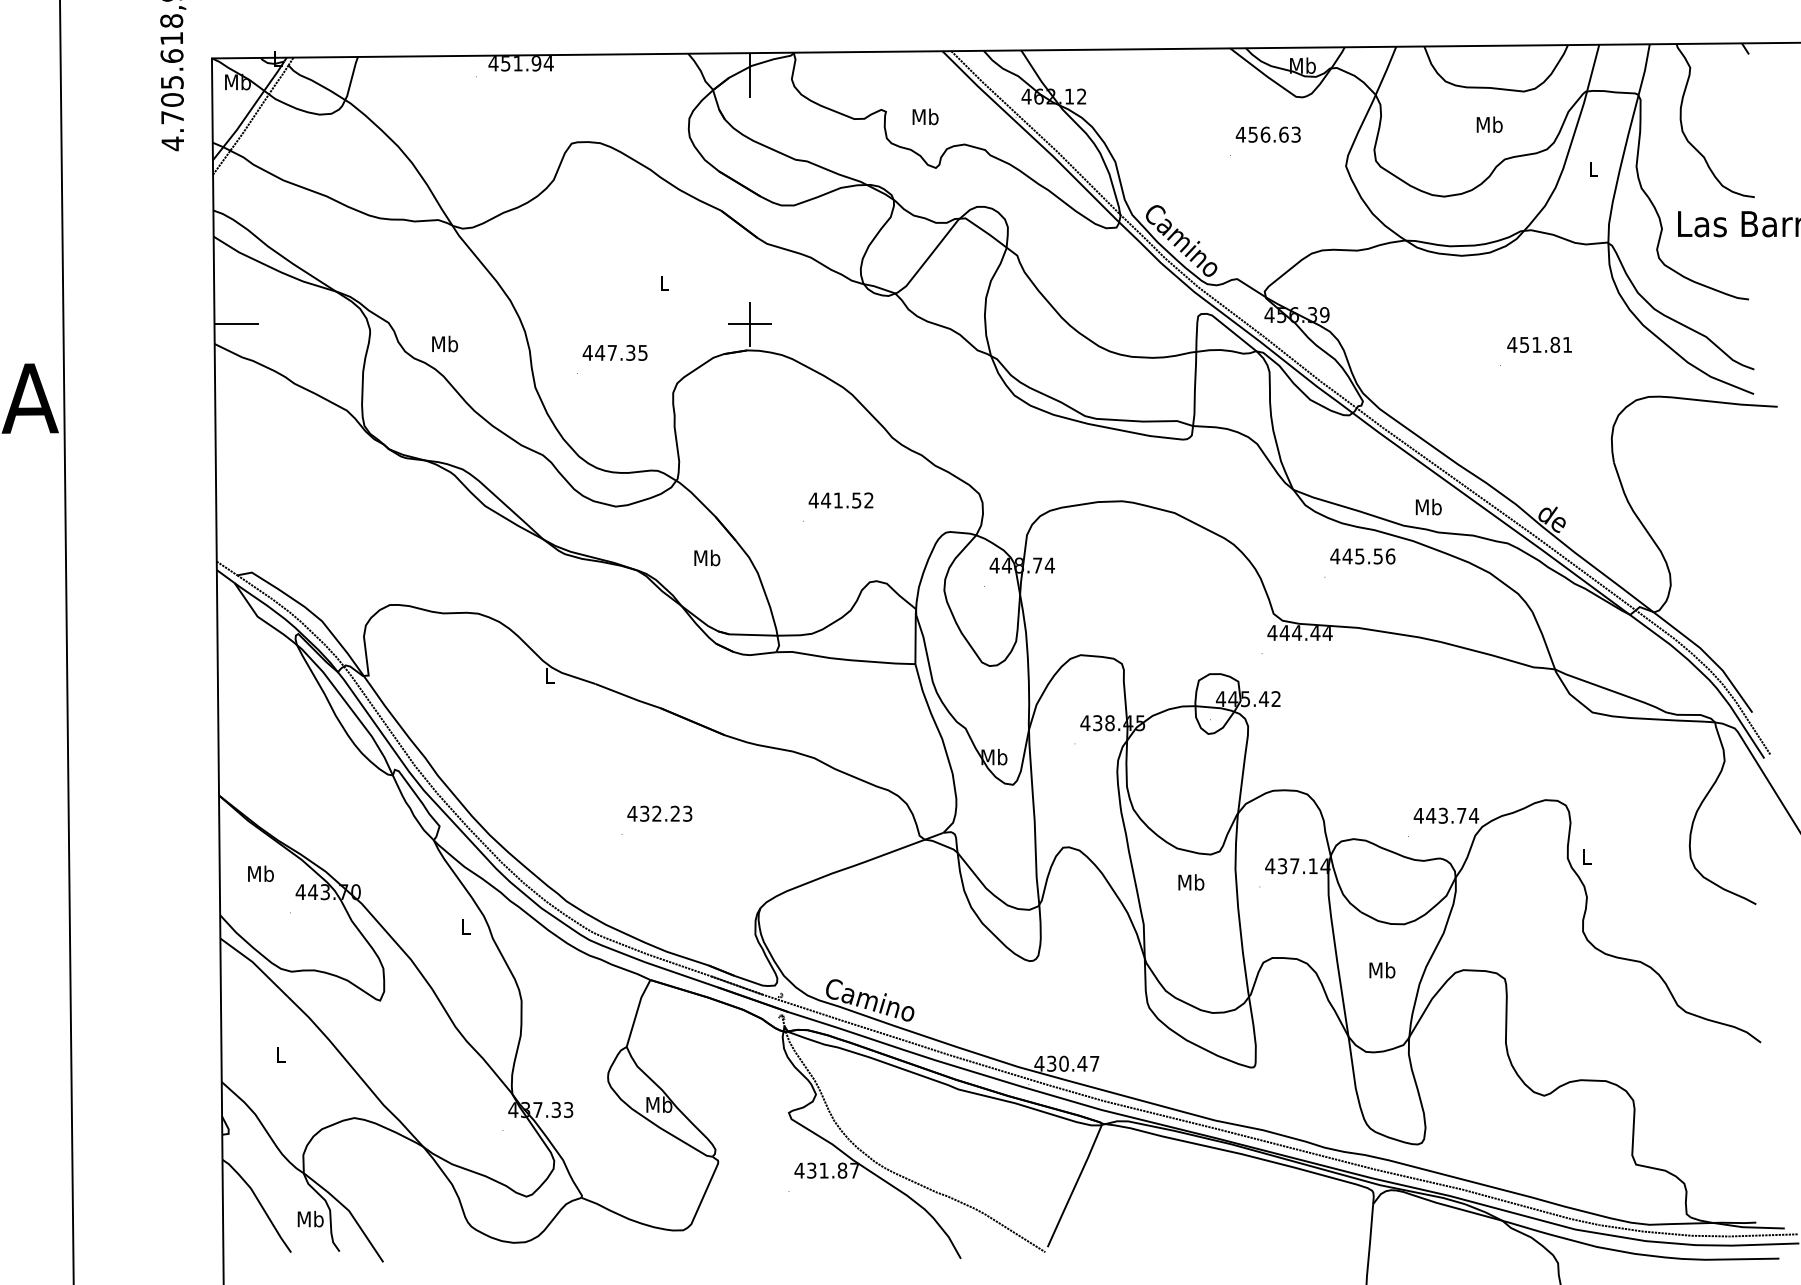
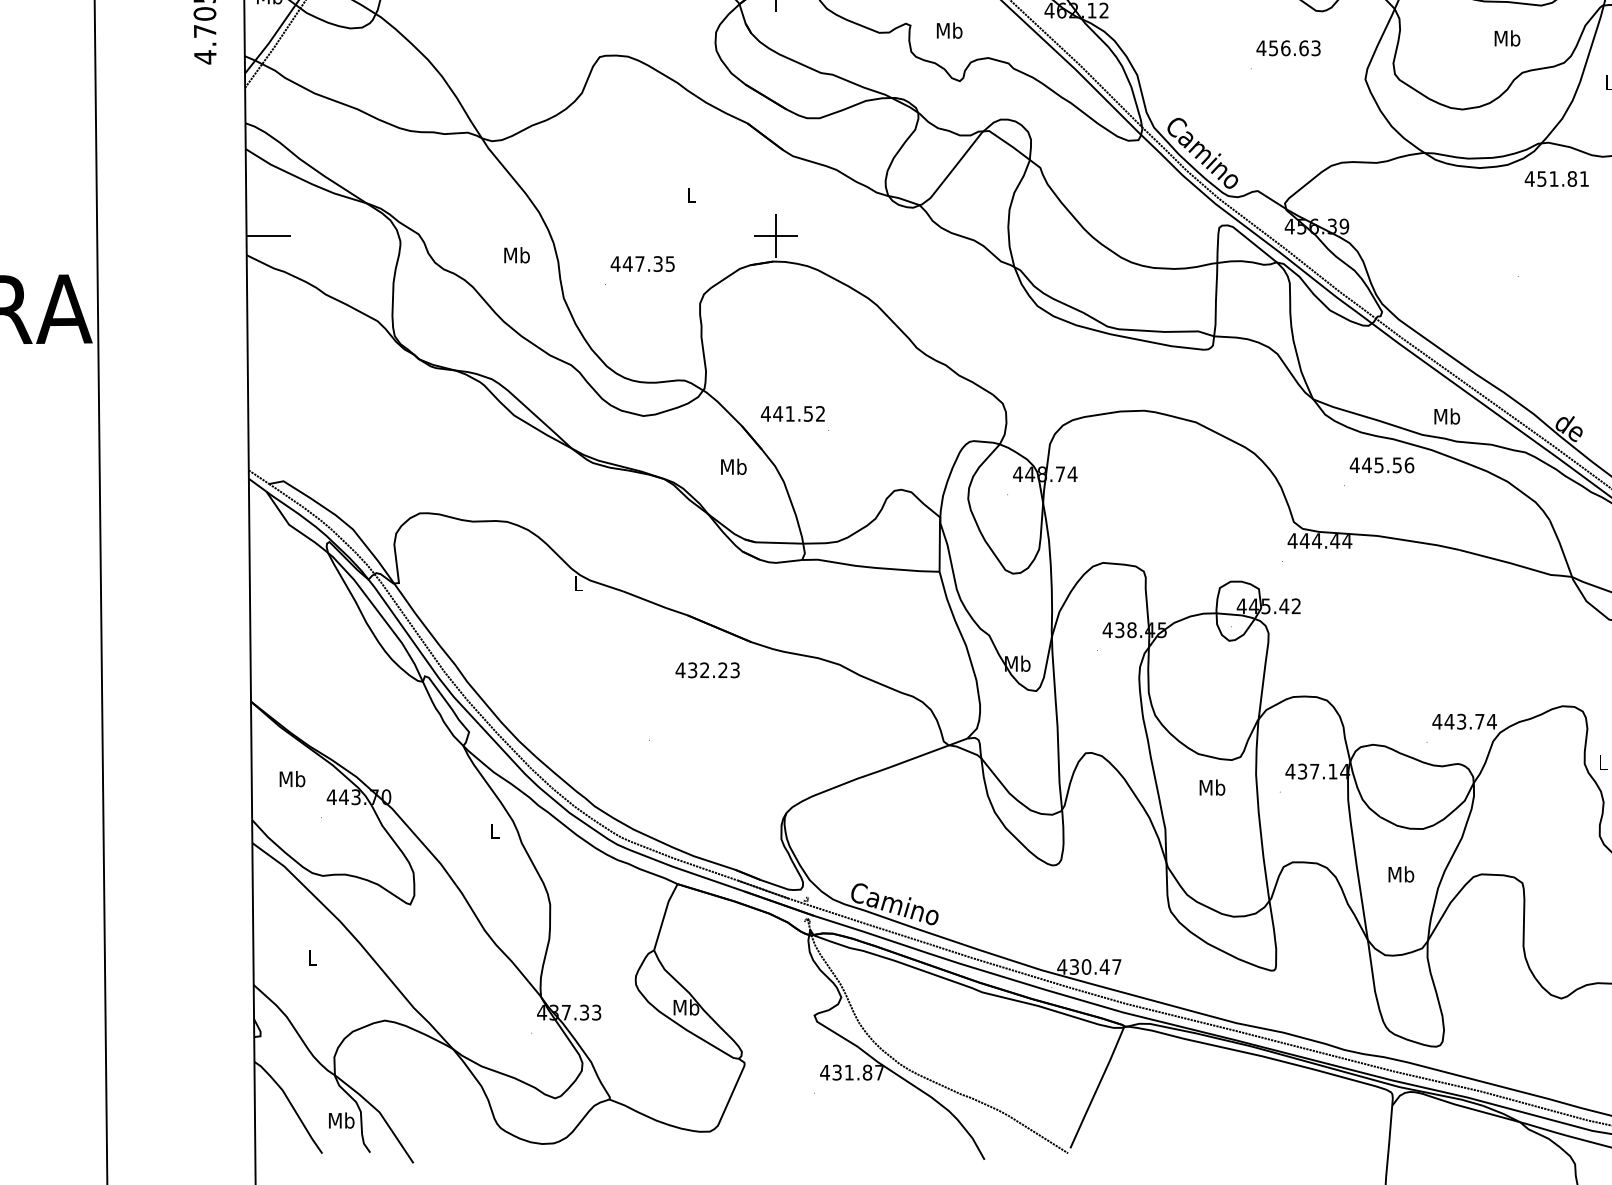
text: (444, 343) -> (516, 254), moved
text: (1539, 344) -> (1556, 178), moved
text: (840, 500) -> (792, 413), moved
text: (659, 813) -> (707, 670), moved

